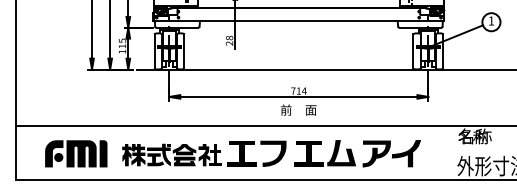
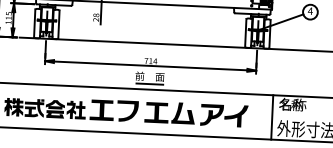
text: (491, 20) -> (310, 10), 1 -> 4
line: (298, 119) -> (149, 84), added
line: (450, 152) -> (272, 116), added

